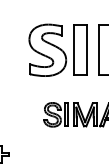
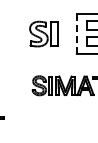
part: (57, 49) -> (43, 33), size x0.6
line: (98, 50) -> (76, 34), solid -> dashed

